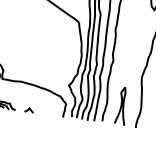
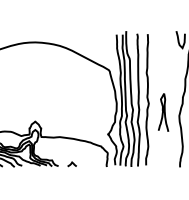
curve: (122, 105) -> (163, 112), moved

